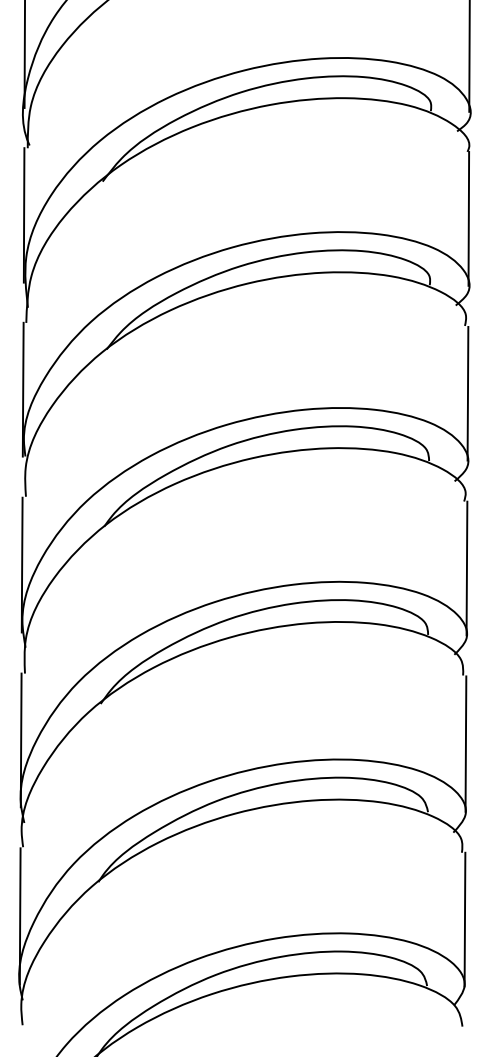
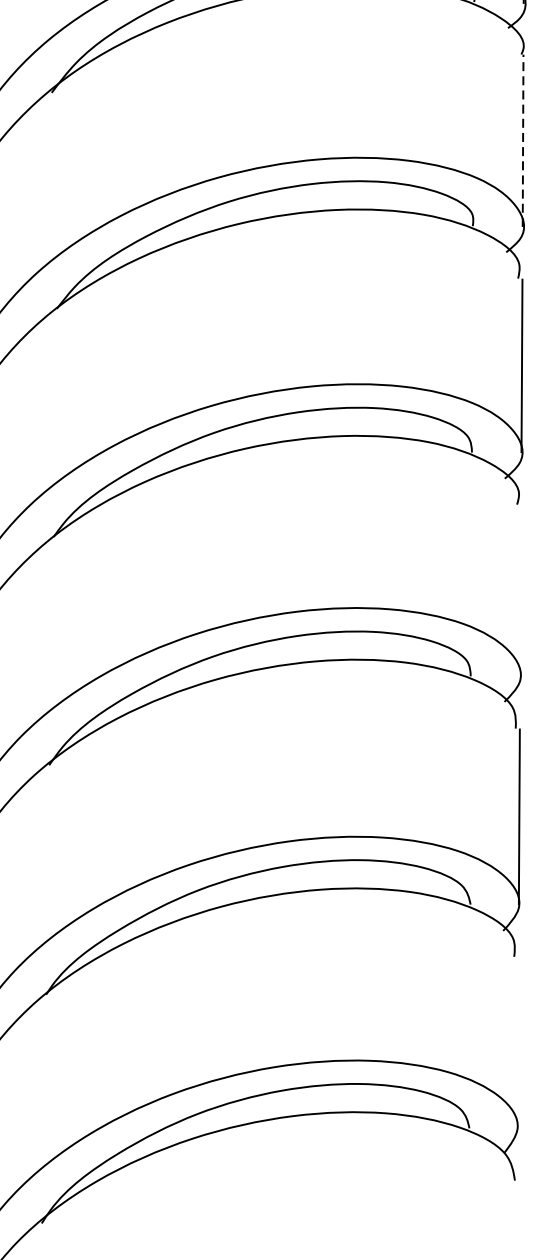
line: (468, 218) -> (522, 140), solid -> dashed
line: (466, 568) -> (520, 590), removed
line: (464, 919) -> (517, 1042), removed

